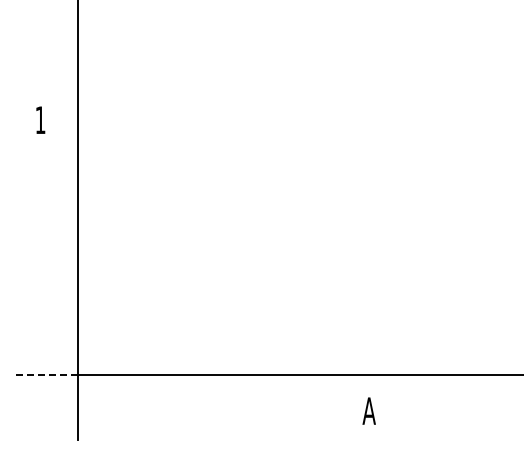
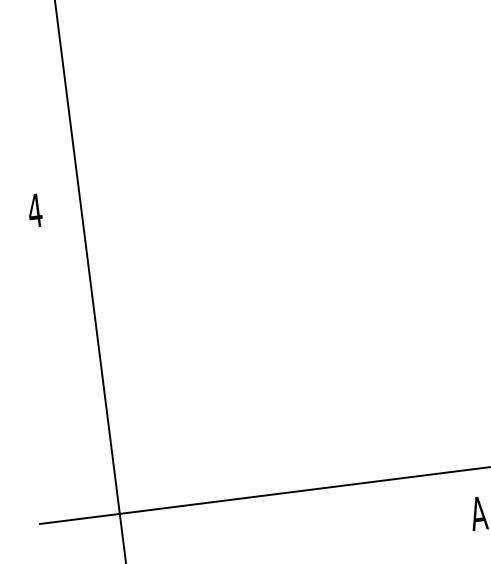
text: (40, 119) -> (34, 209), 1 -> 4
line: (45, 374) -> (80, 518), dashed -> solid

